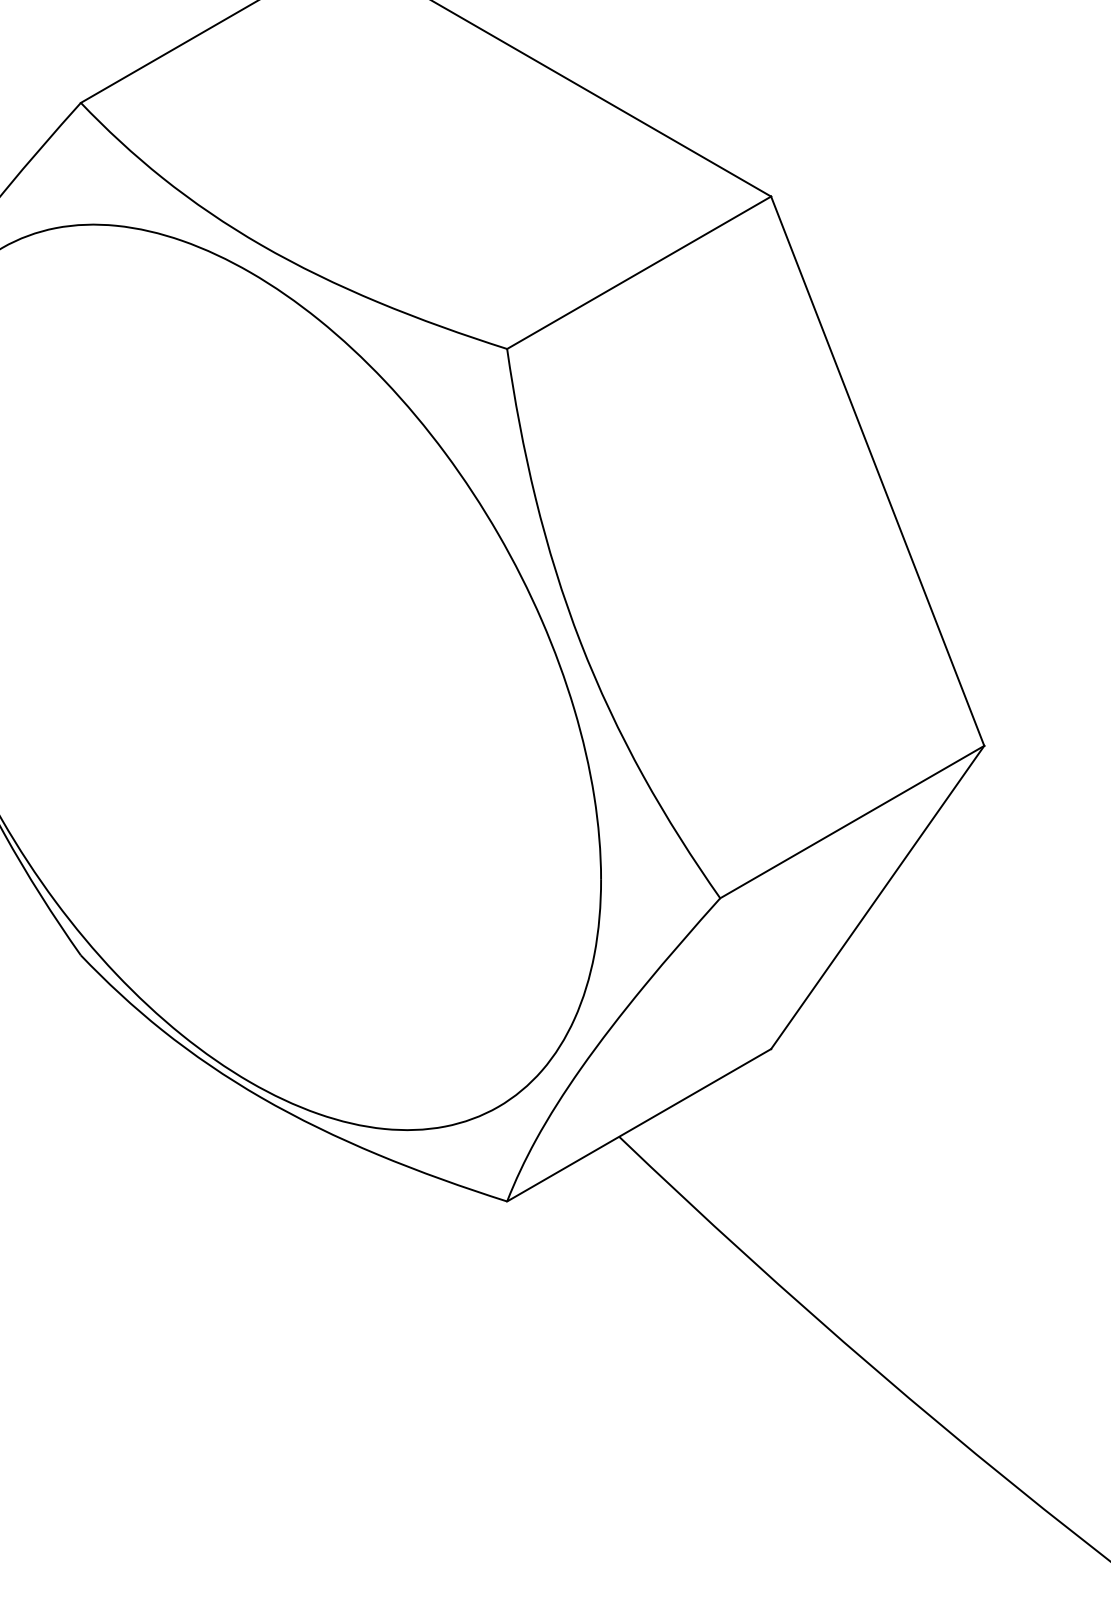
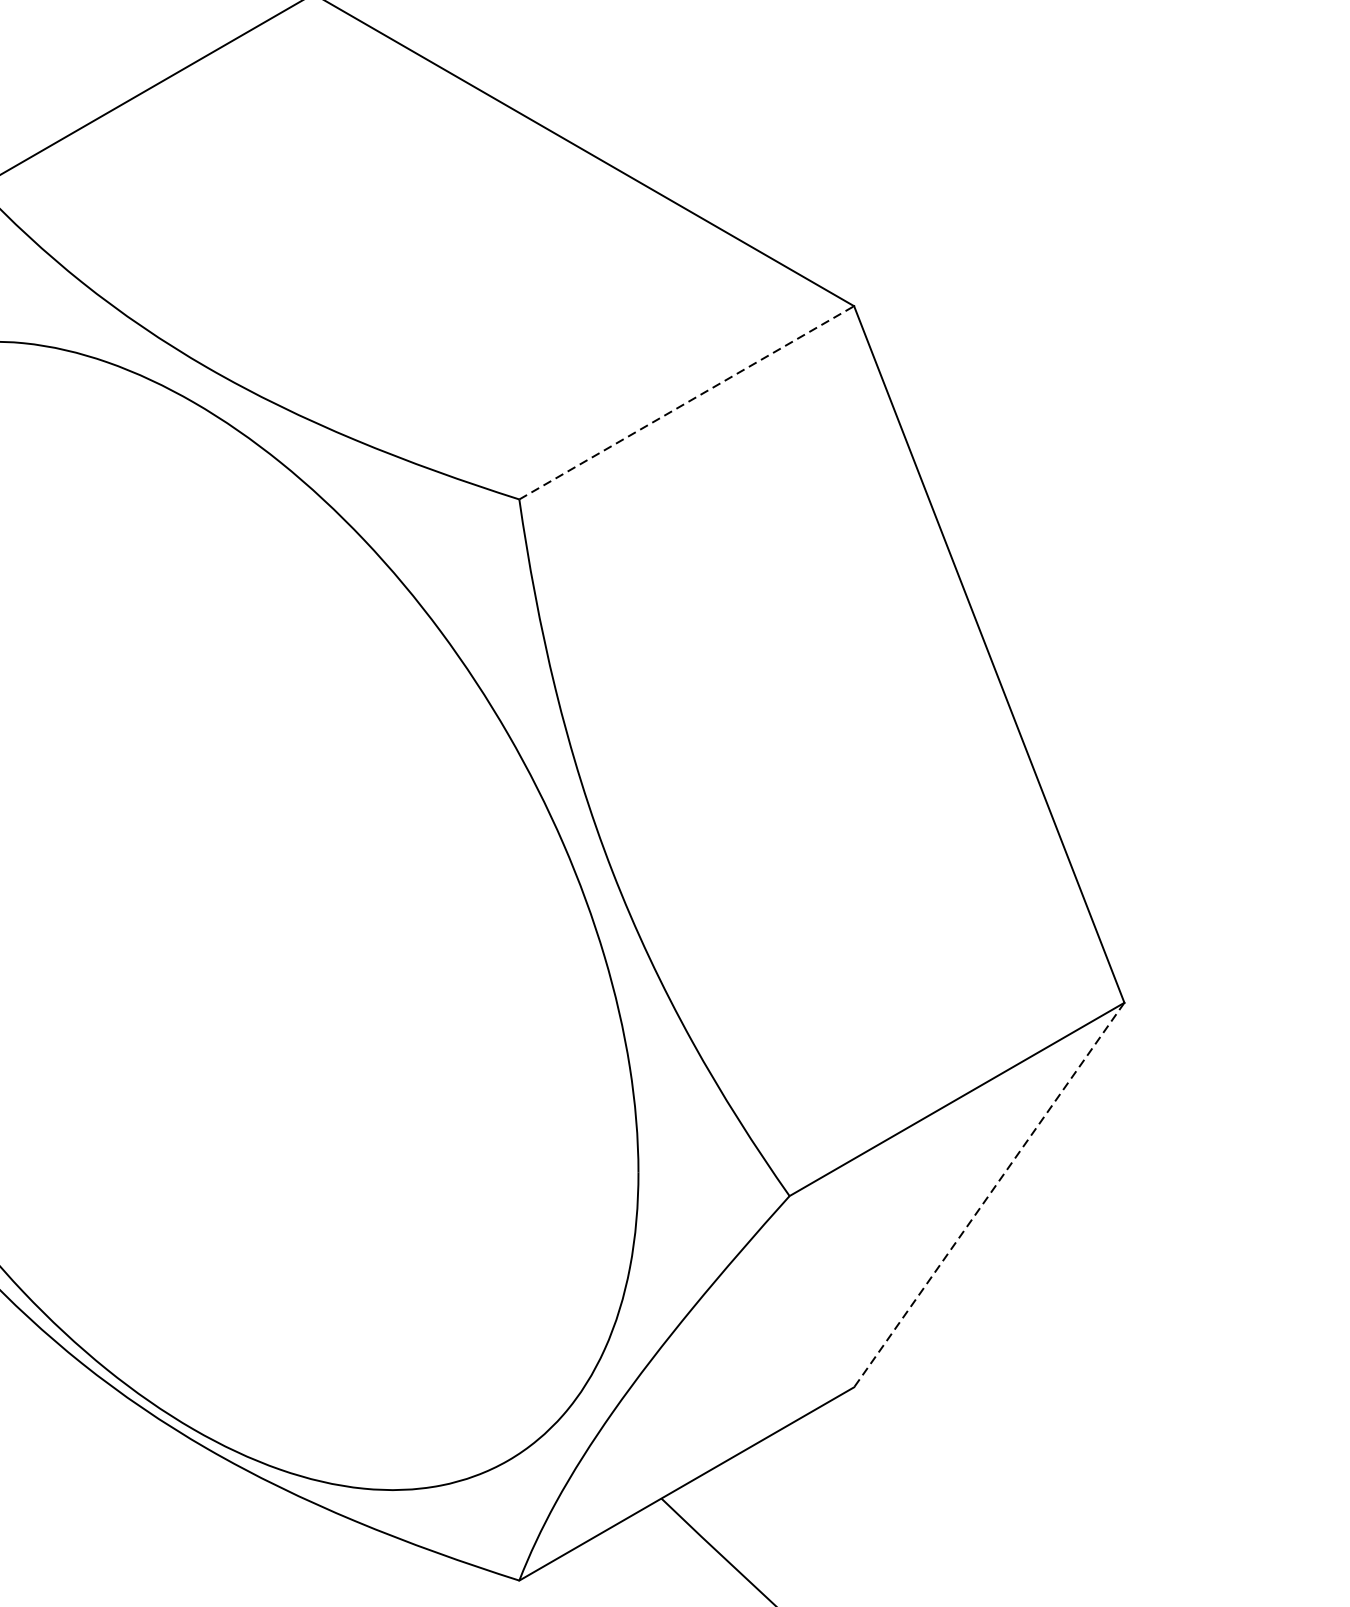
line: (639, 272) -> (687, 402), solid -> dashed
line: (877, 897) -> (989, 1195), solid -> dashed

